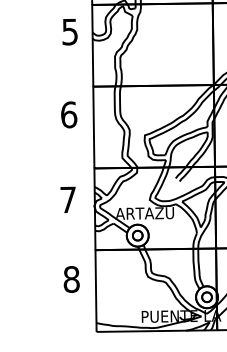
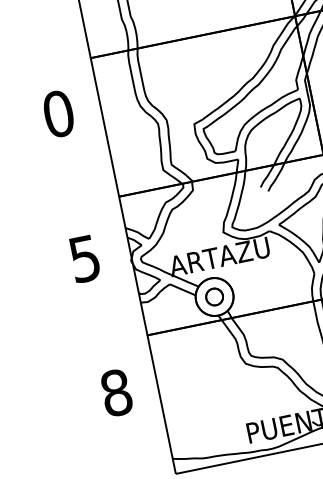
text: (69, 114) -> (59, 113), 6 -> 0
text: (67, 199) -> (83, 258), 7 -> 5

